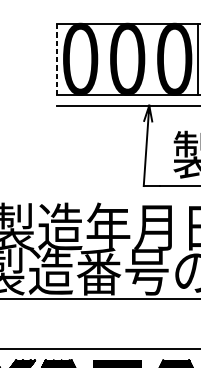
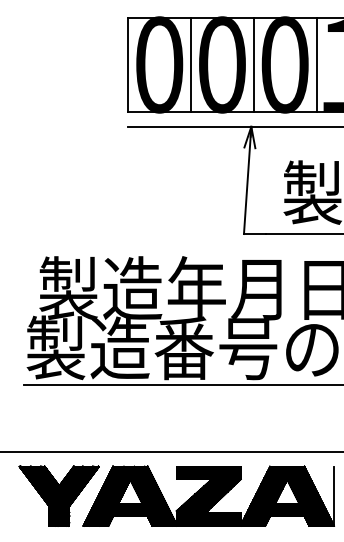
line: (104, 58) -> (191, 64), added
line: (150, 58) -> (253, 64), added
line: (57, 59) -> (128, 65), dashed -> solid

